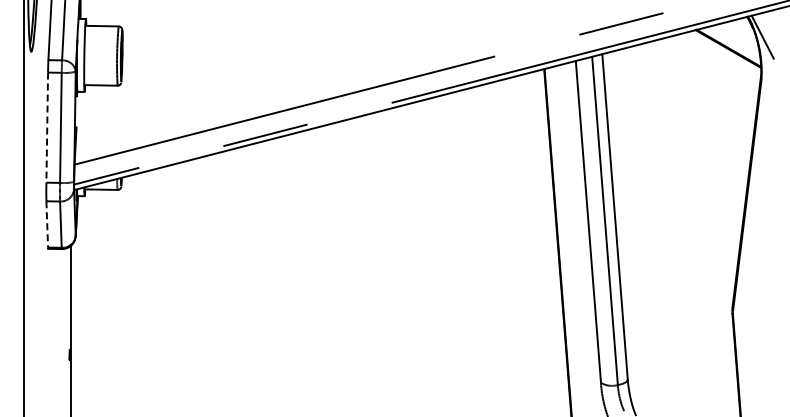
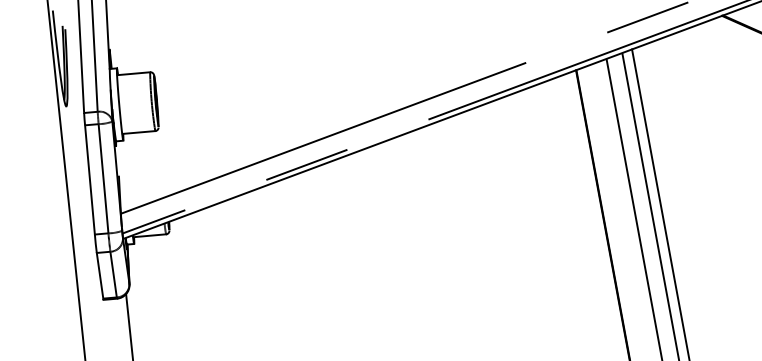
line: (47, 128) -> (90, 180), dashed -> solid
line: (47, 224) -> (100, 275), dashed -> solid

